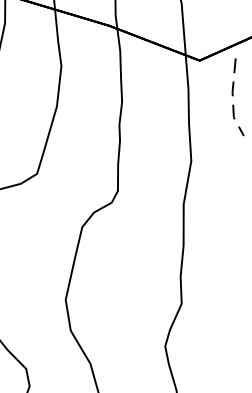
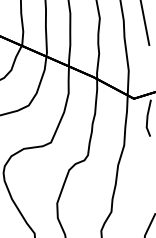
line: (233, 98) -> (147, 118), dashed -> solid

